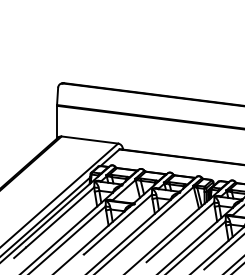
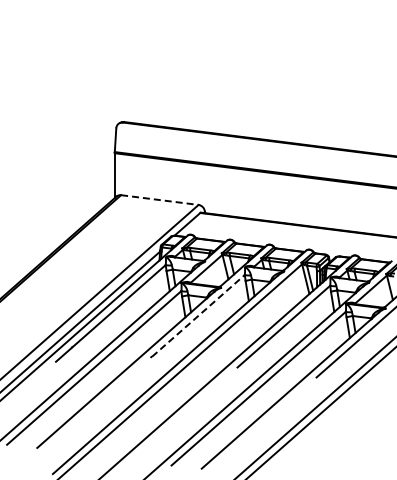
line: (90, 140) -> (160, 200), solid -> dashed
line: (118, 224) -> (198, 315), solid -> dashed

